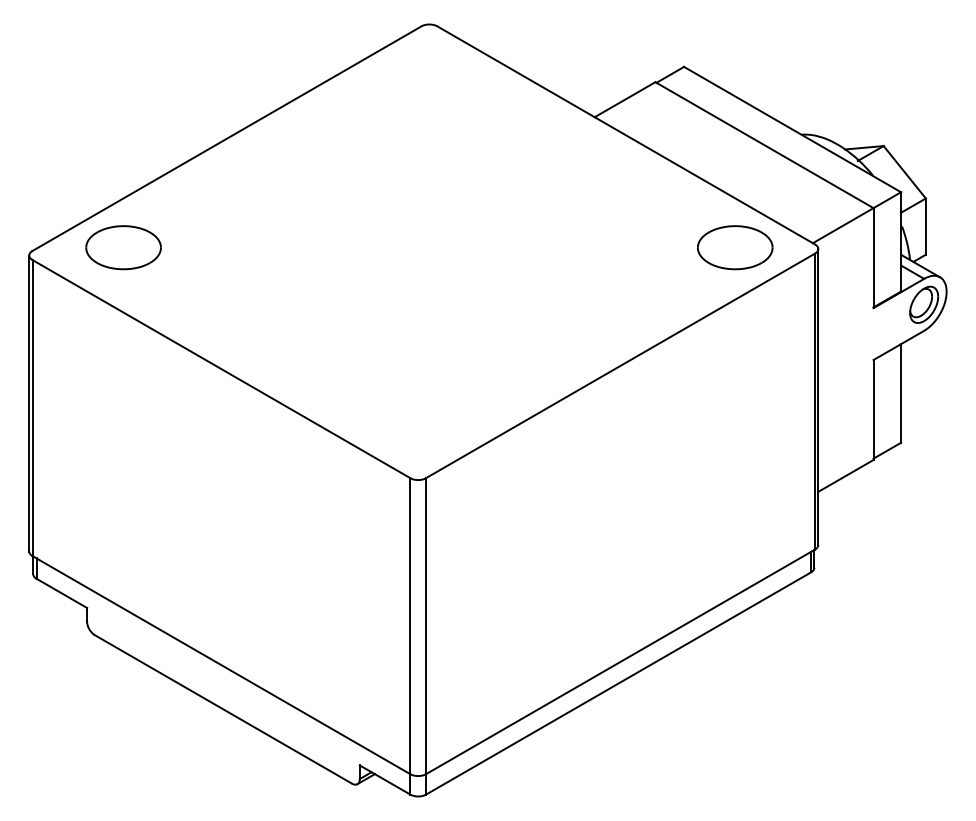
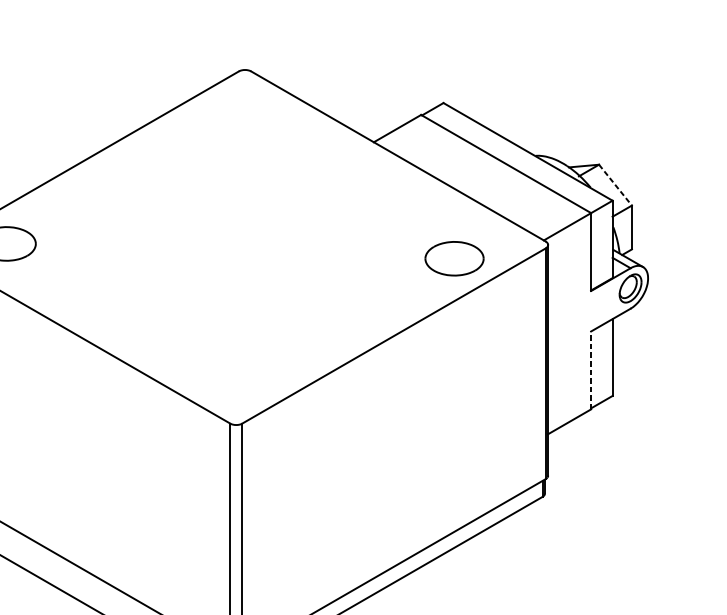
line: (904, 172) -> (615, 185), solid -> dashed
part: (735, 247) -> (454, 258), moved
line: (873, 410) -> (591, 370), solid -> dashed

